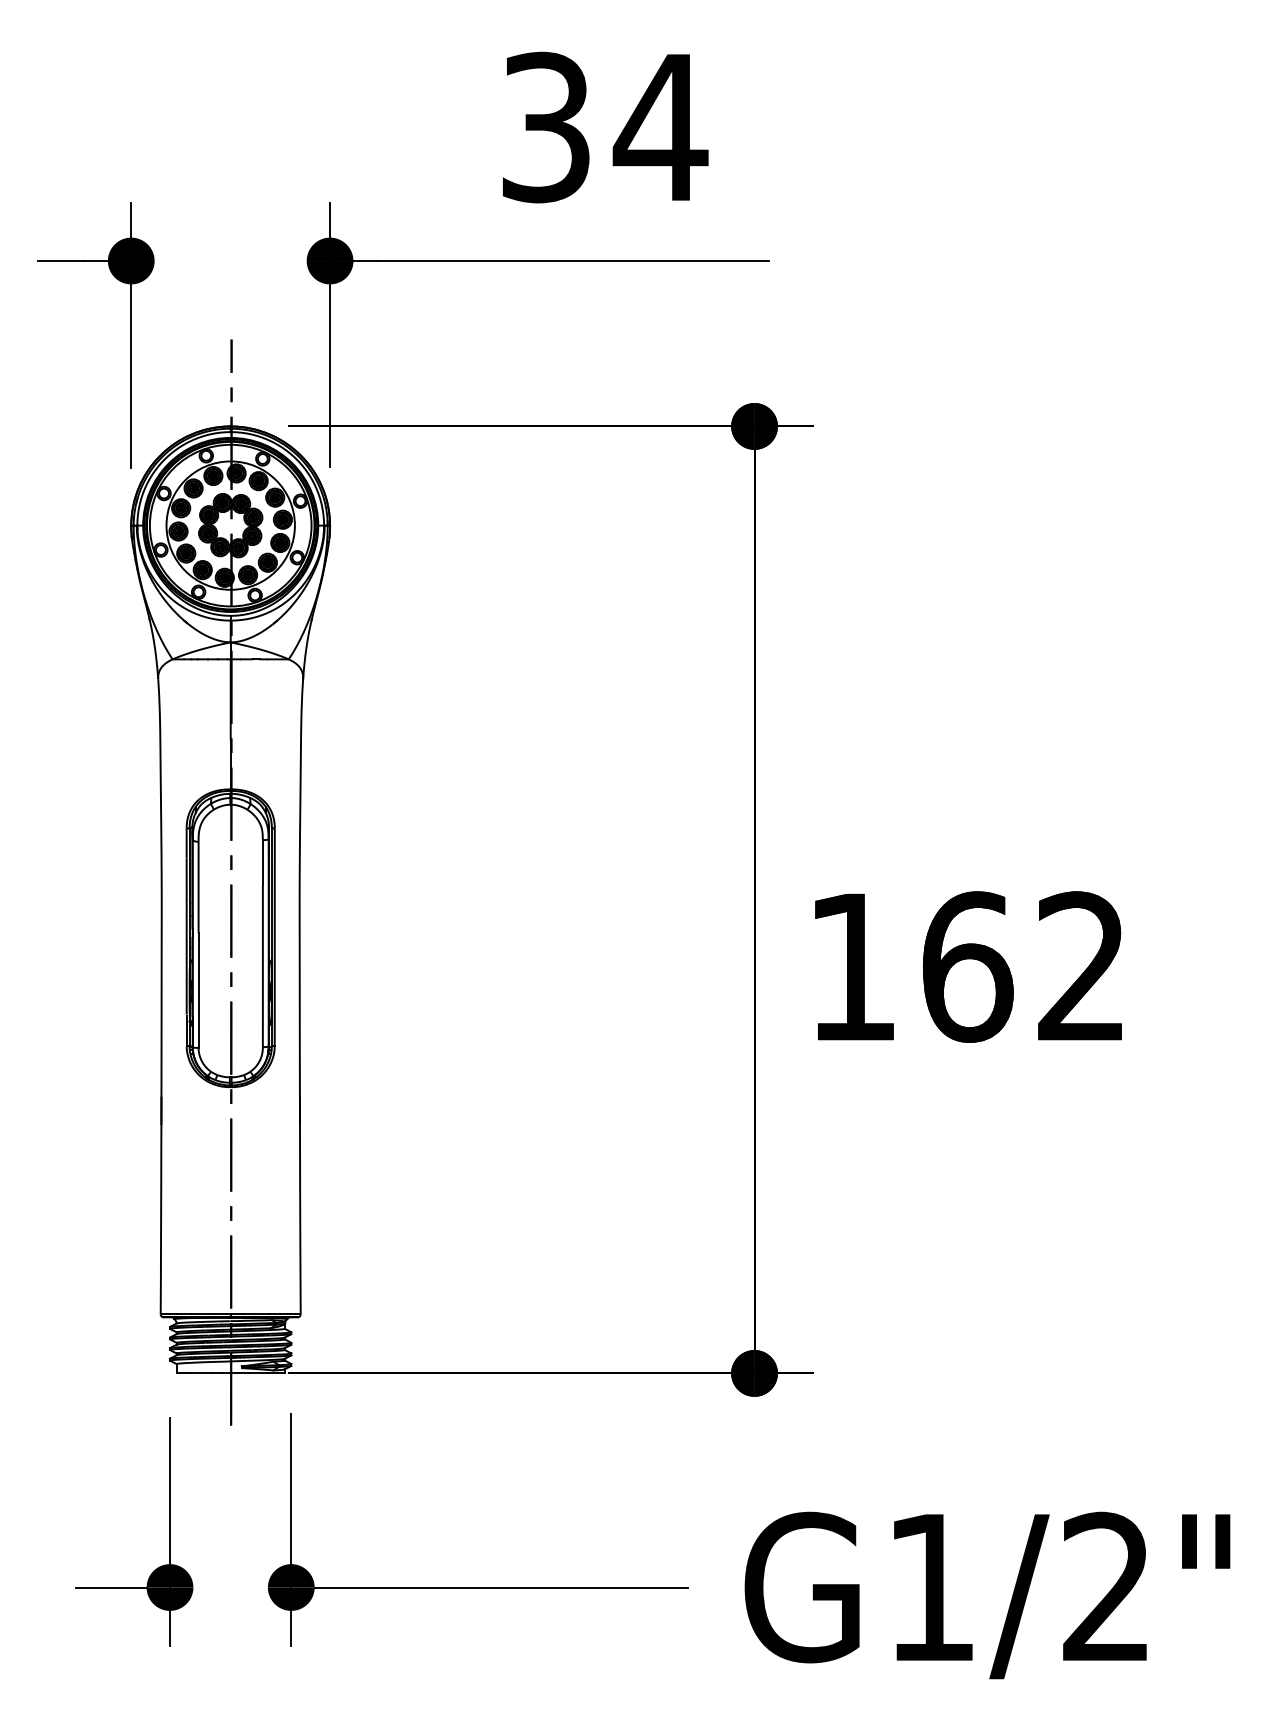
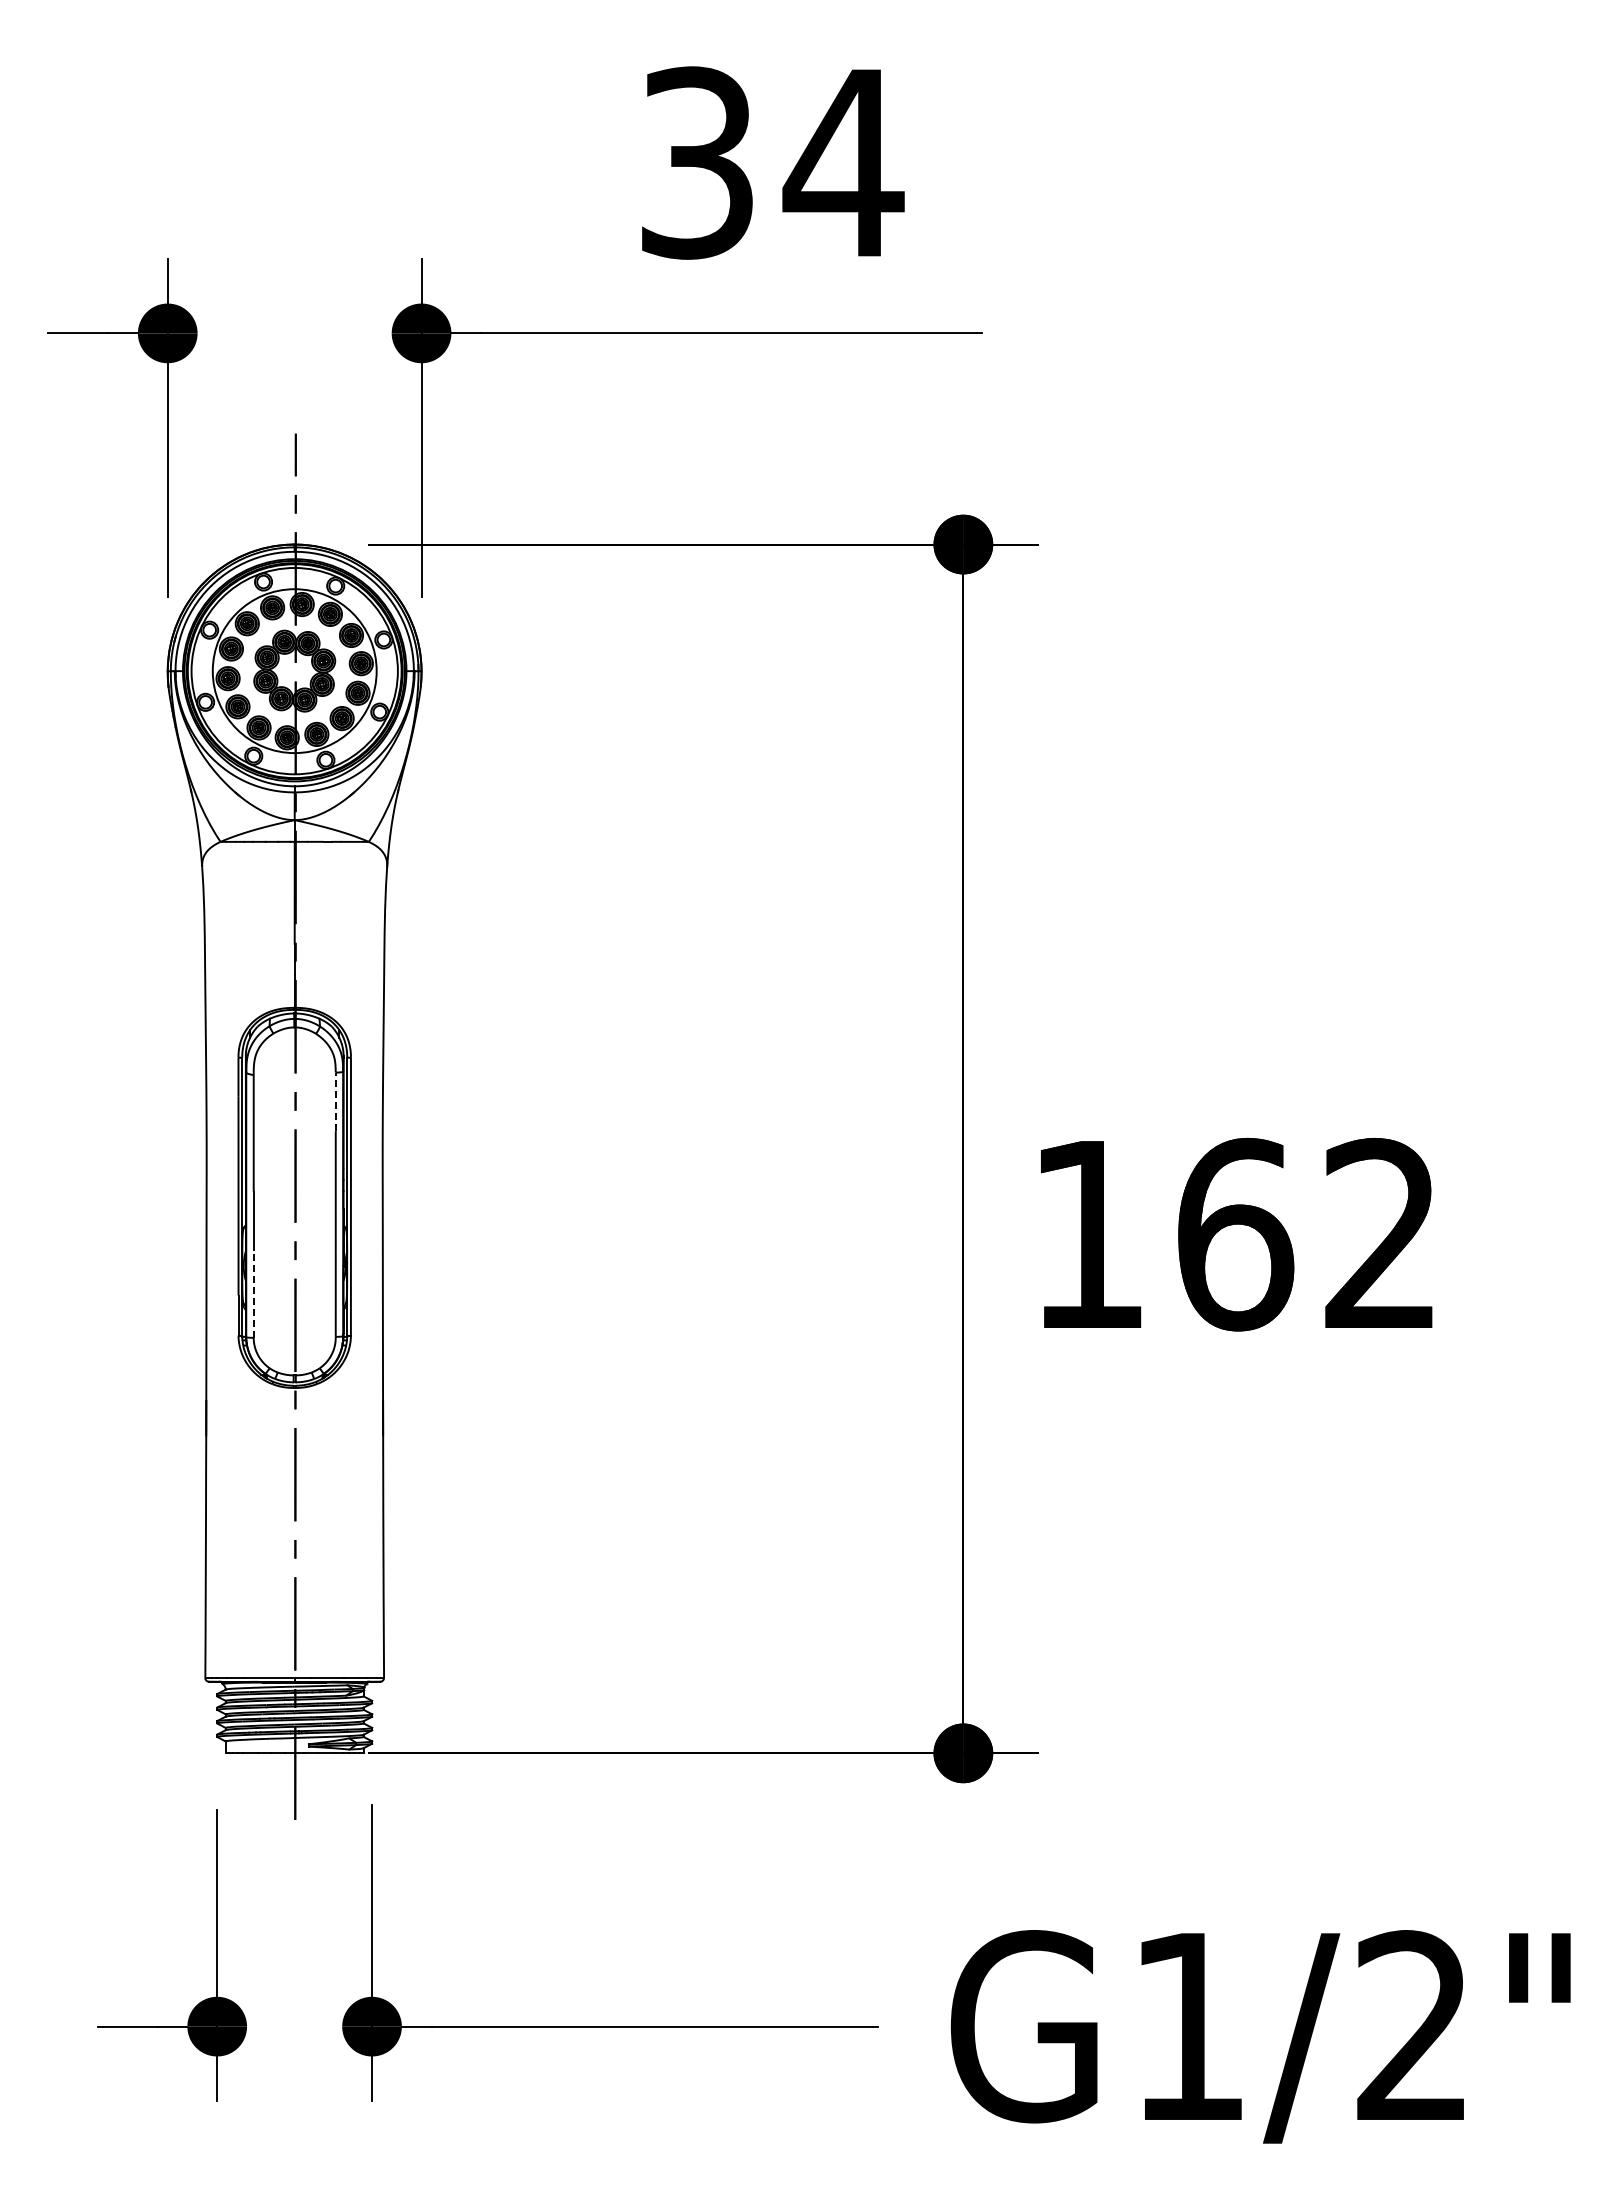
line: (262, 862) -> (335, 1101), solid -> dashed
line: (198, 1013) -> (253, 1293), solid -> dashed

